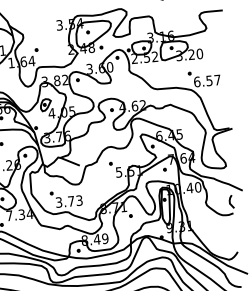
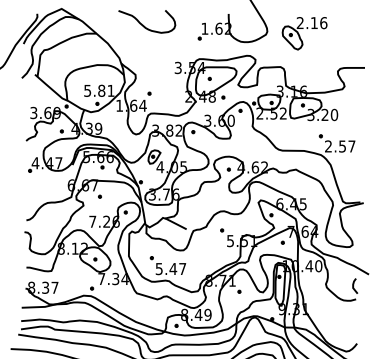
text: (197, 81) -> (328, 146), 6.57 -> 2.57
text: (69, 201) -> (171, 268), 3.73 -> 5.47

